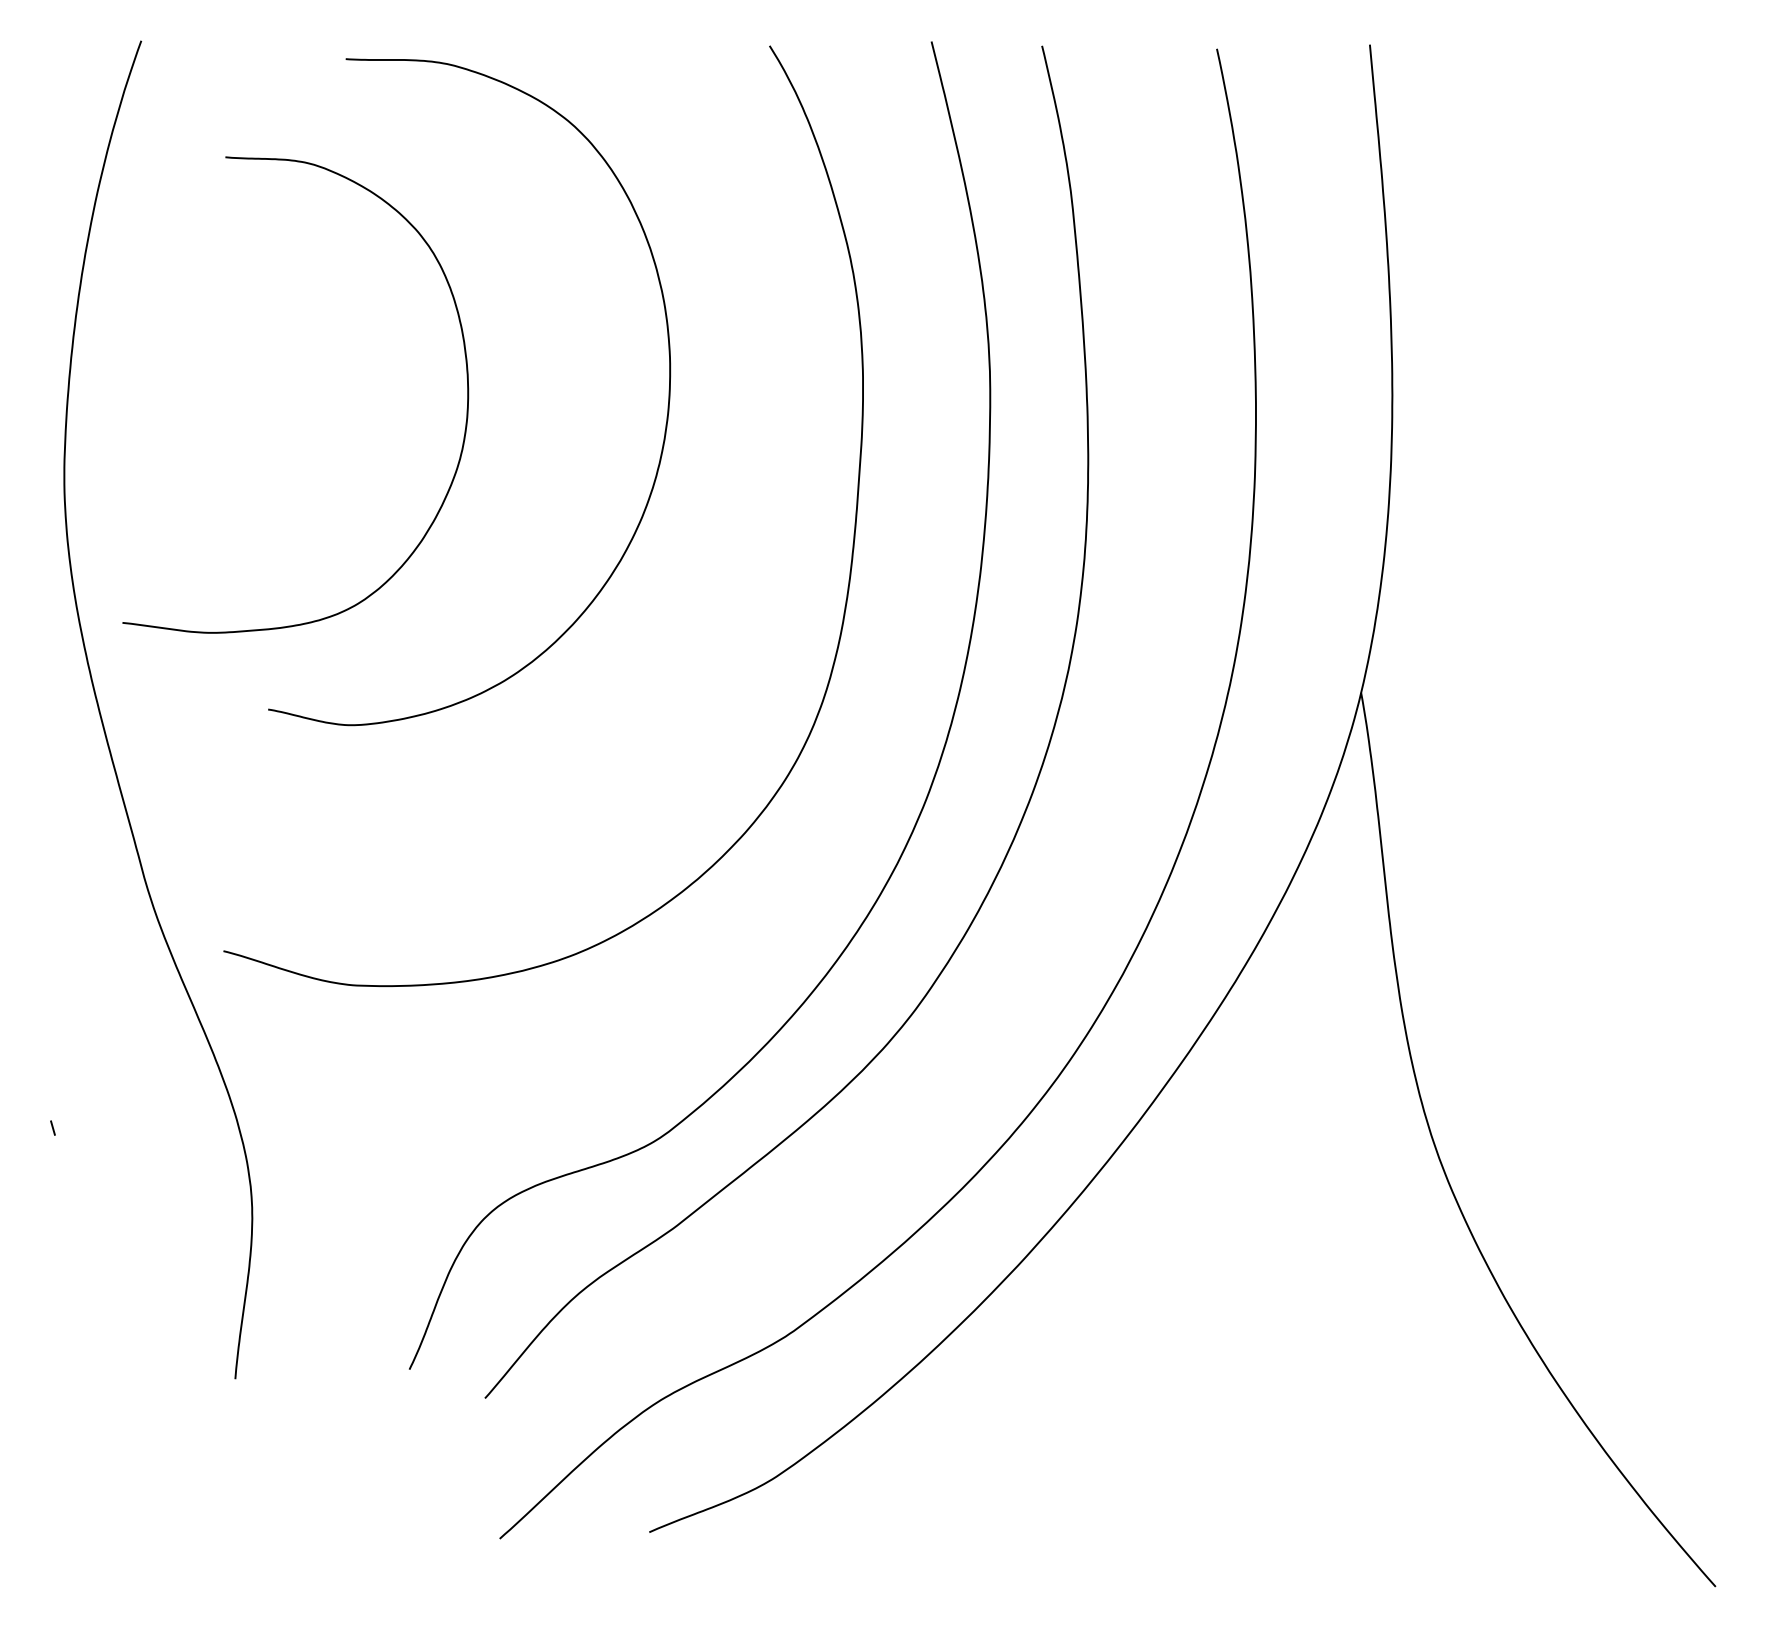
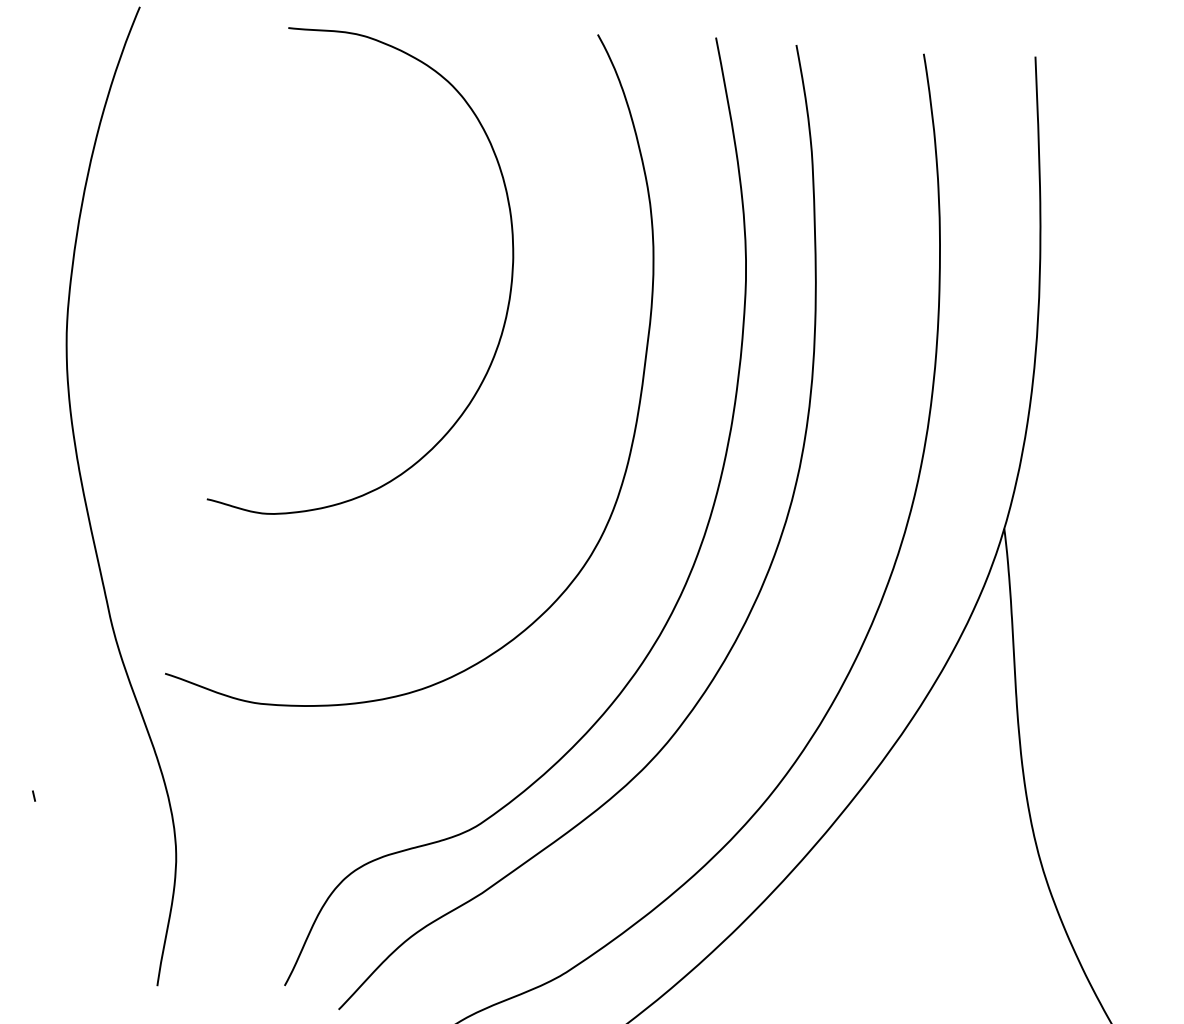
curve: (466, 409) -> (362, 288), removed

